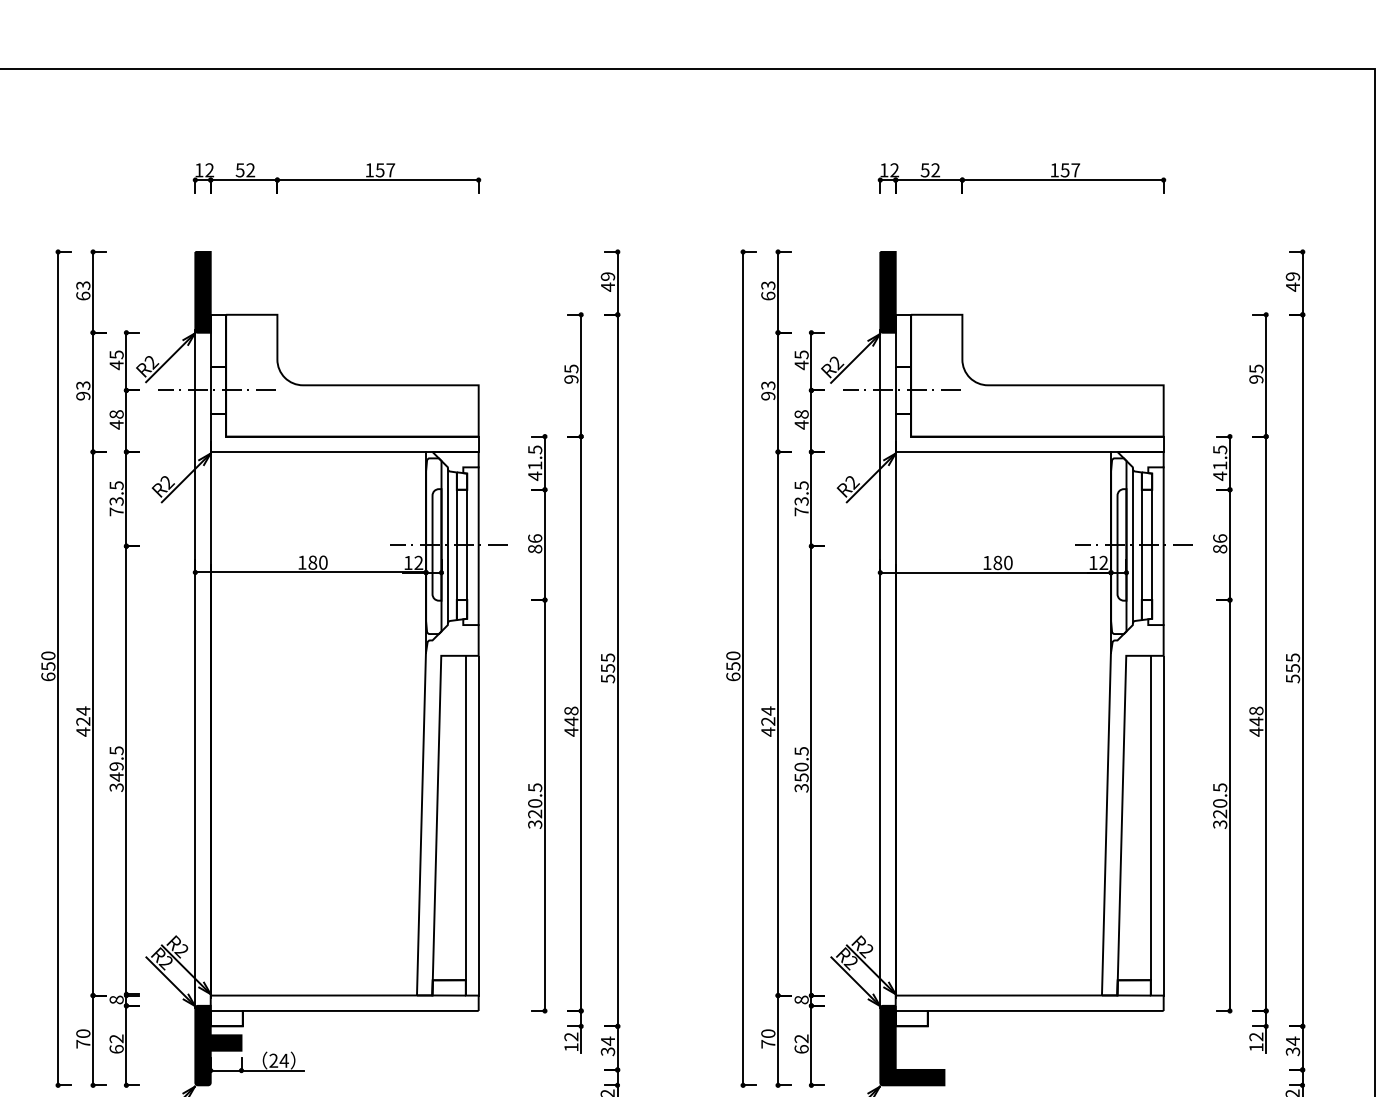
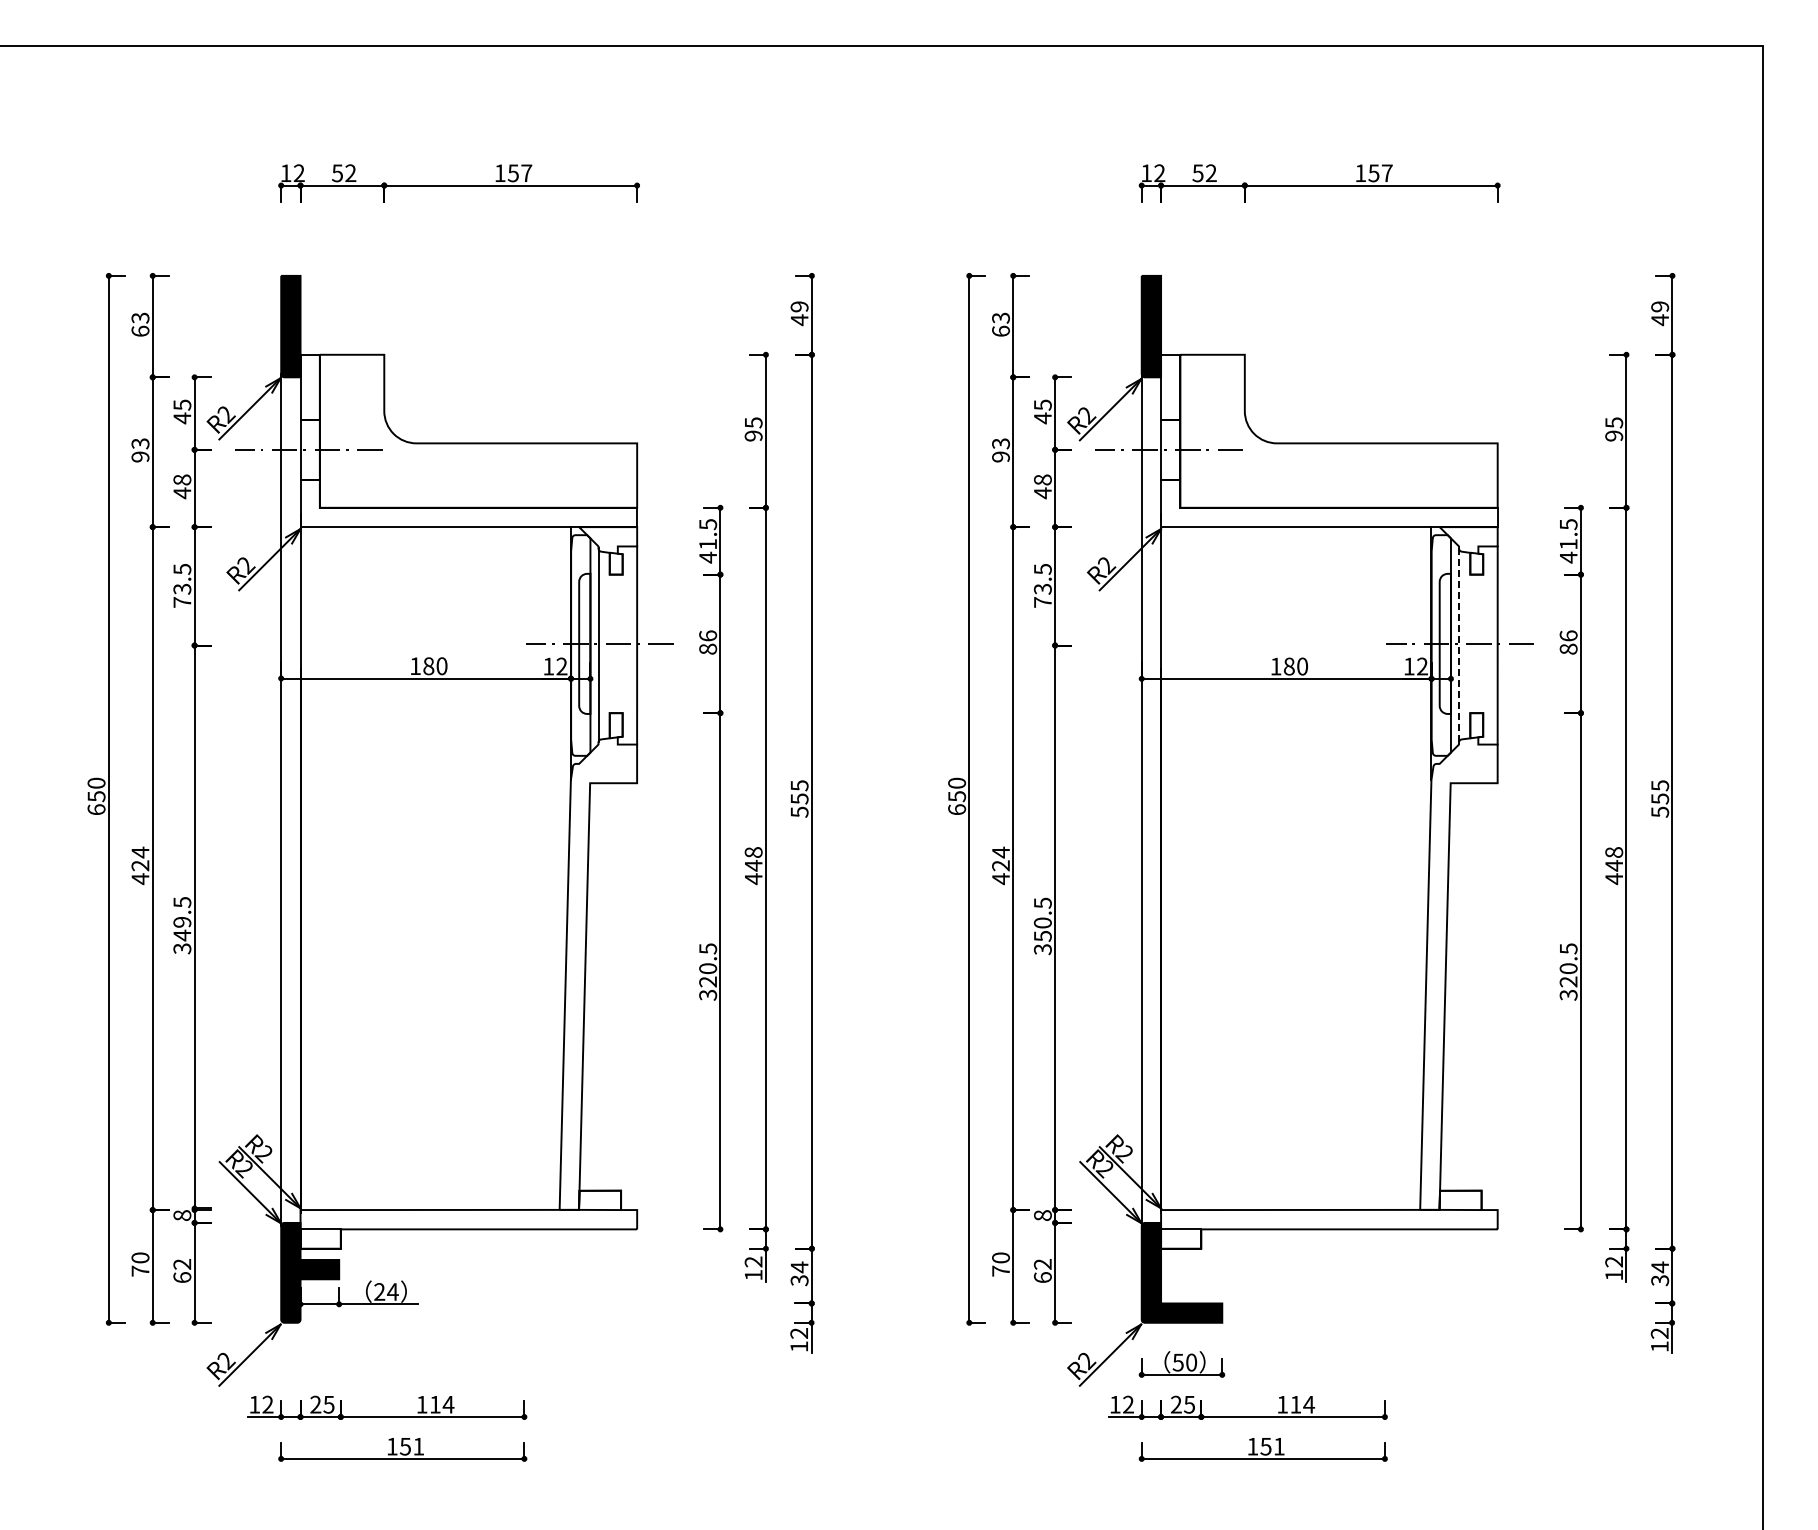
line: (456, 544) -> (609, 643), removed
line: (467, 544) -> (622, 643), removed
line: (1142, 544) -> (1470, 643), removed
line: (1152, 544) -> (1483, 643), removed
line: (1133, 546) -> (1459, 645), solid -> dashed
line: (466, 817) -> (621, 986), removed
line: (1150, 817) -> (1481, 986), removed
line: (478, 826) -> (637, 997), removed
line: (1163, 826) -> (1497, 997), removed

